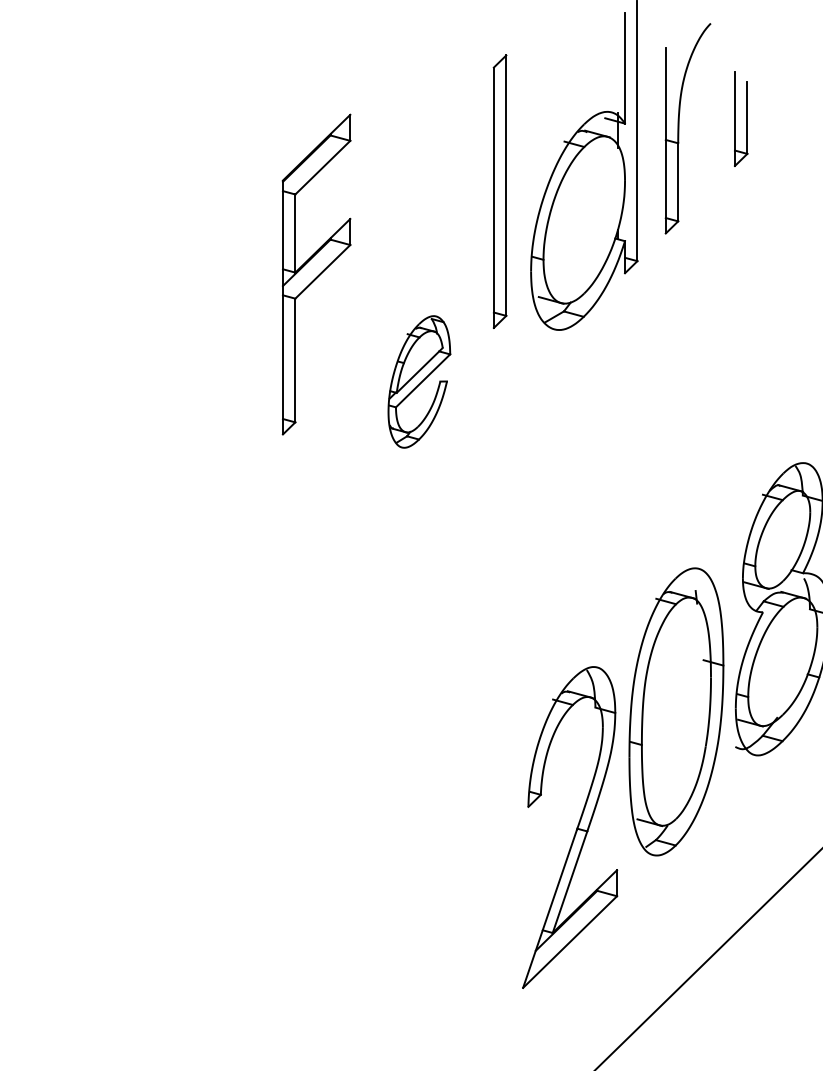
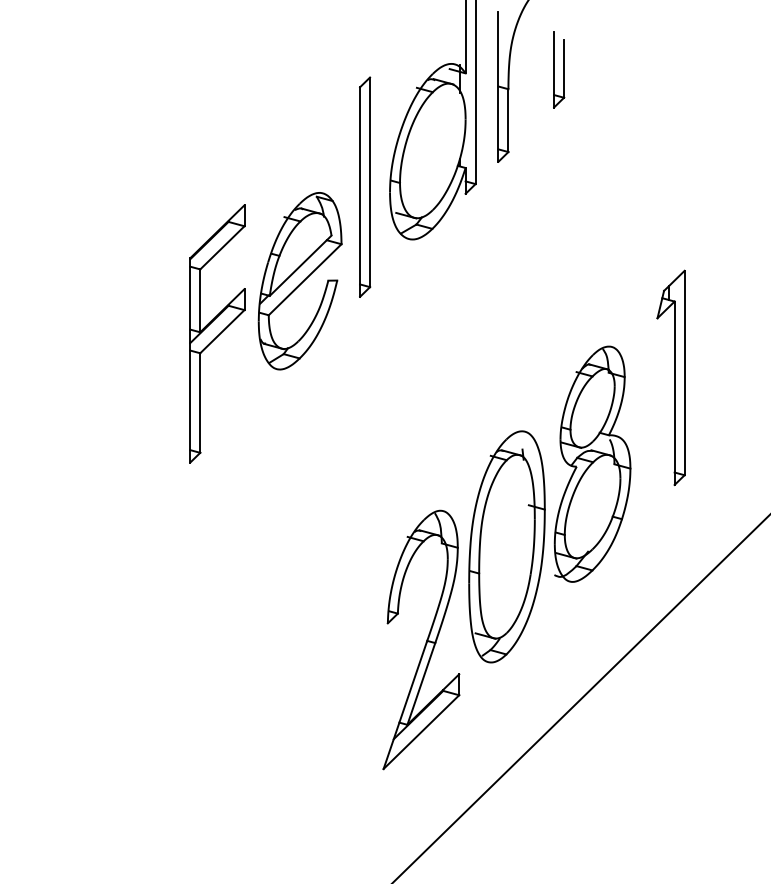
part: (500, 190) -> (365, 186), moved
part: (316, 274) -> (217, 333), moved
part: (418, 382) -> (299, 281), size x1.67

